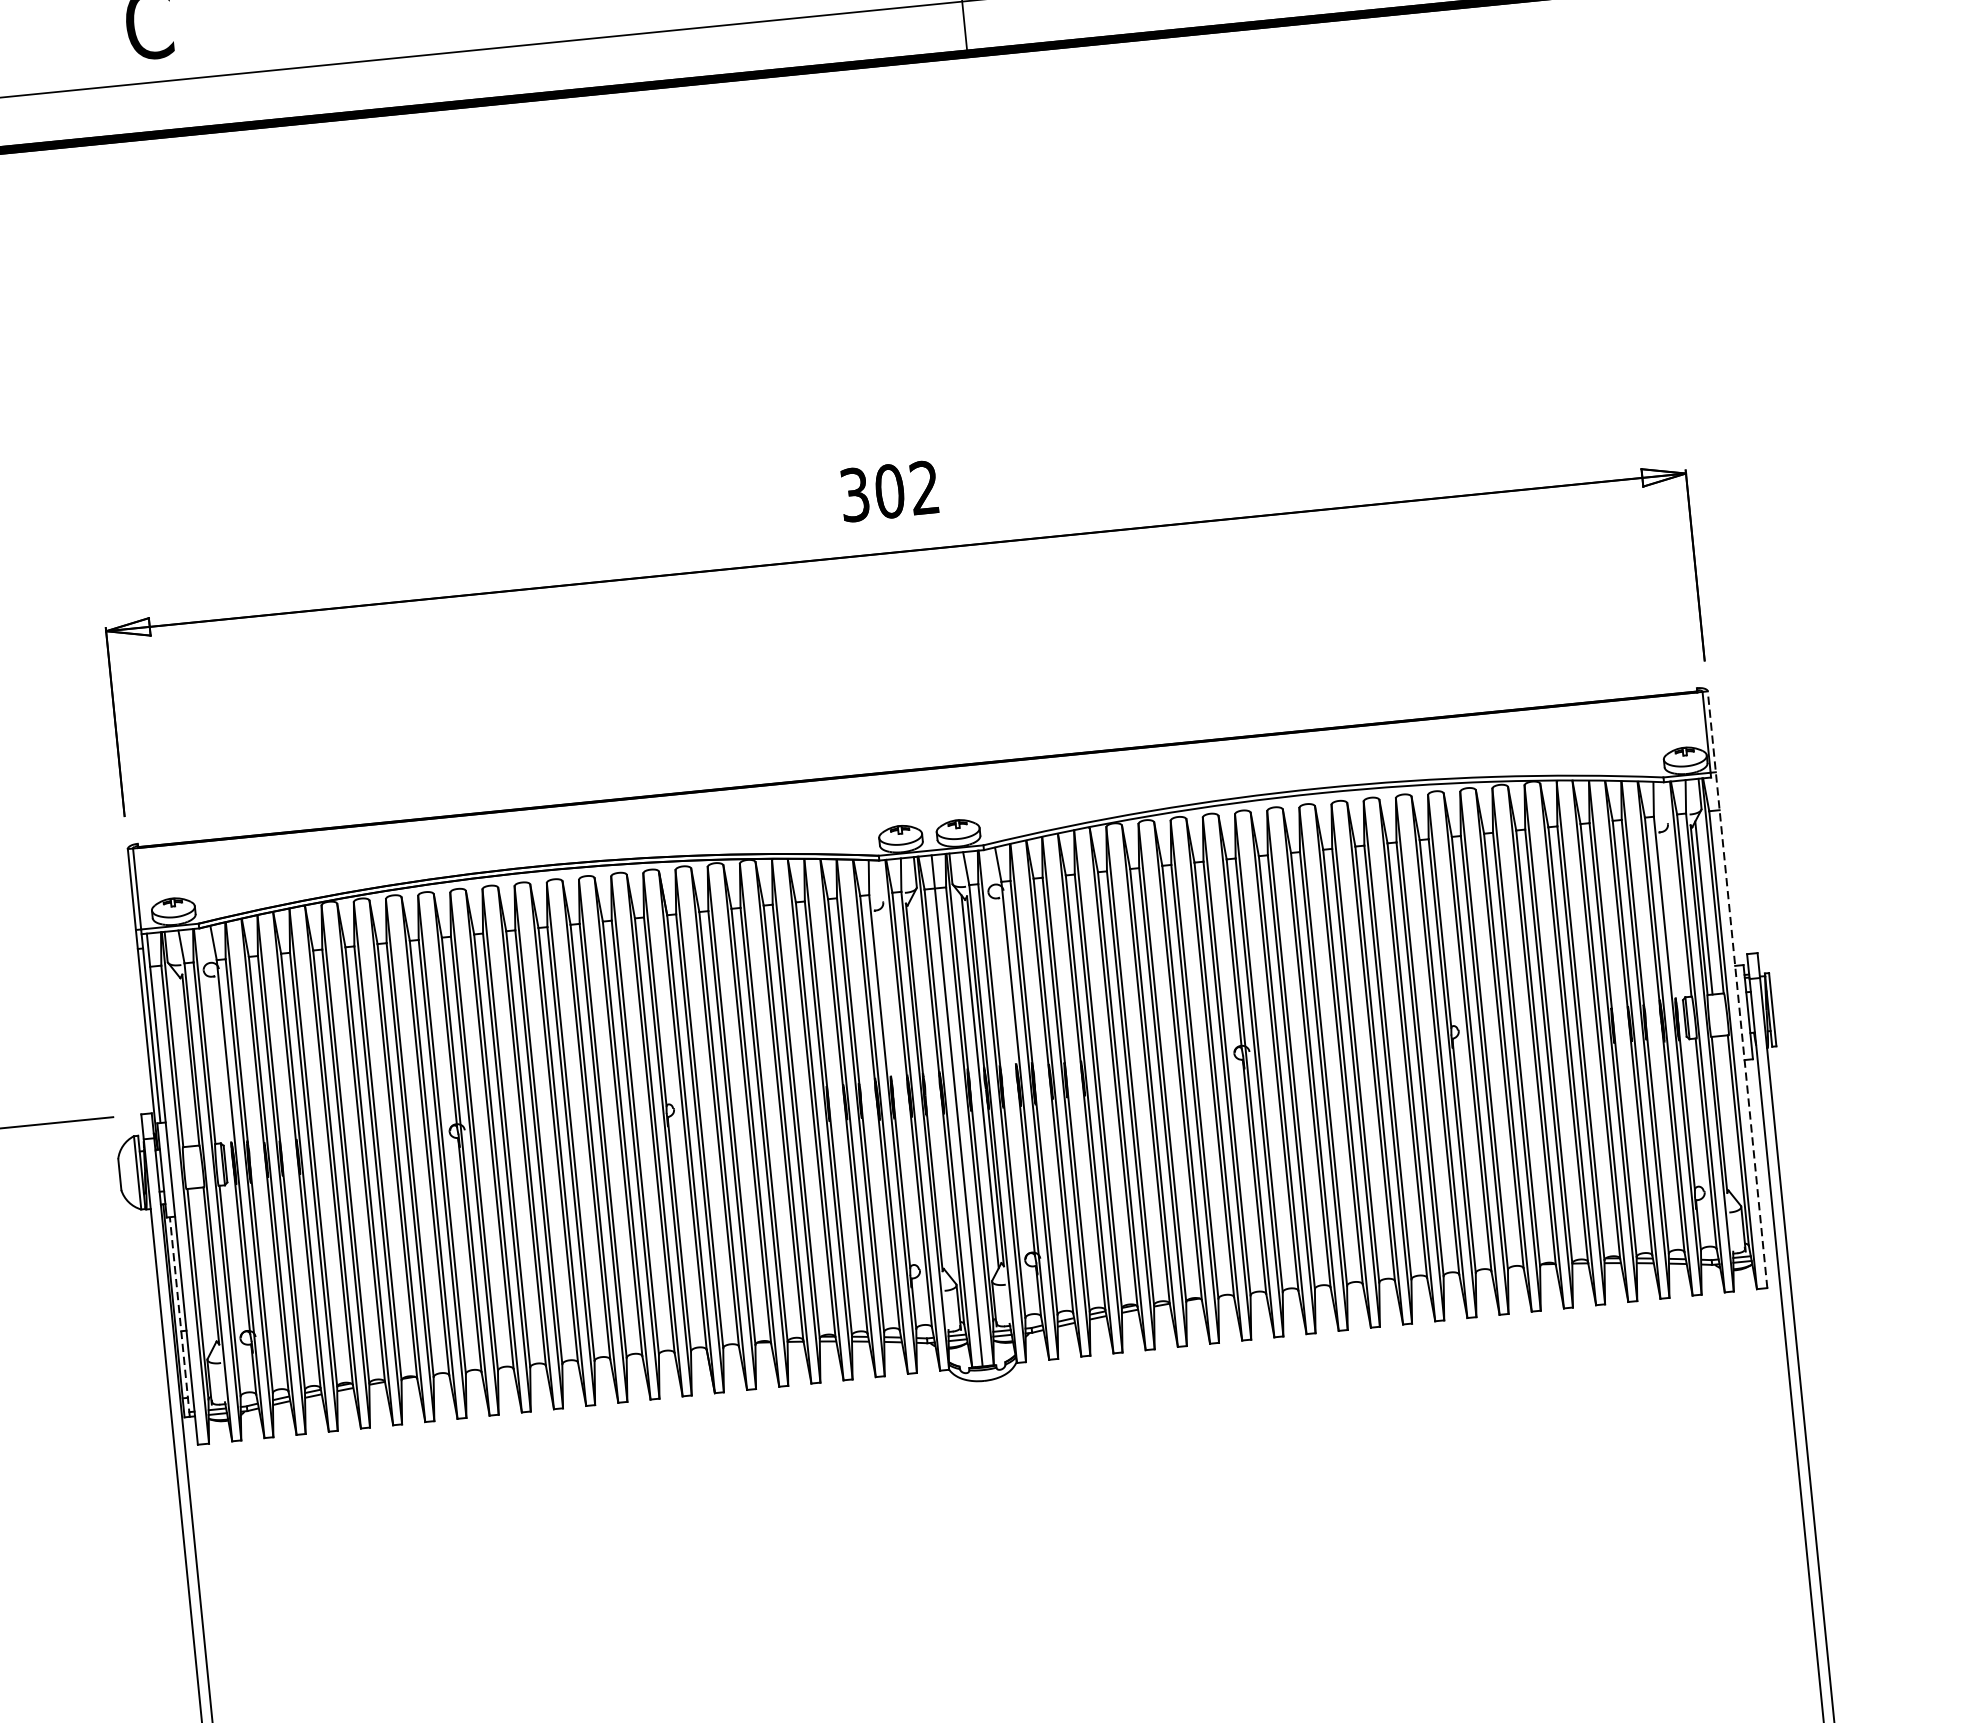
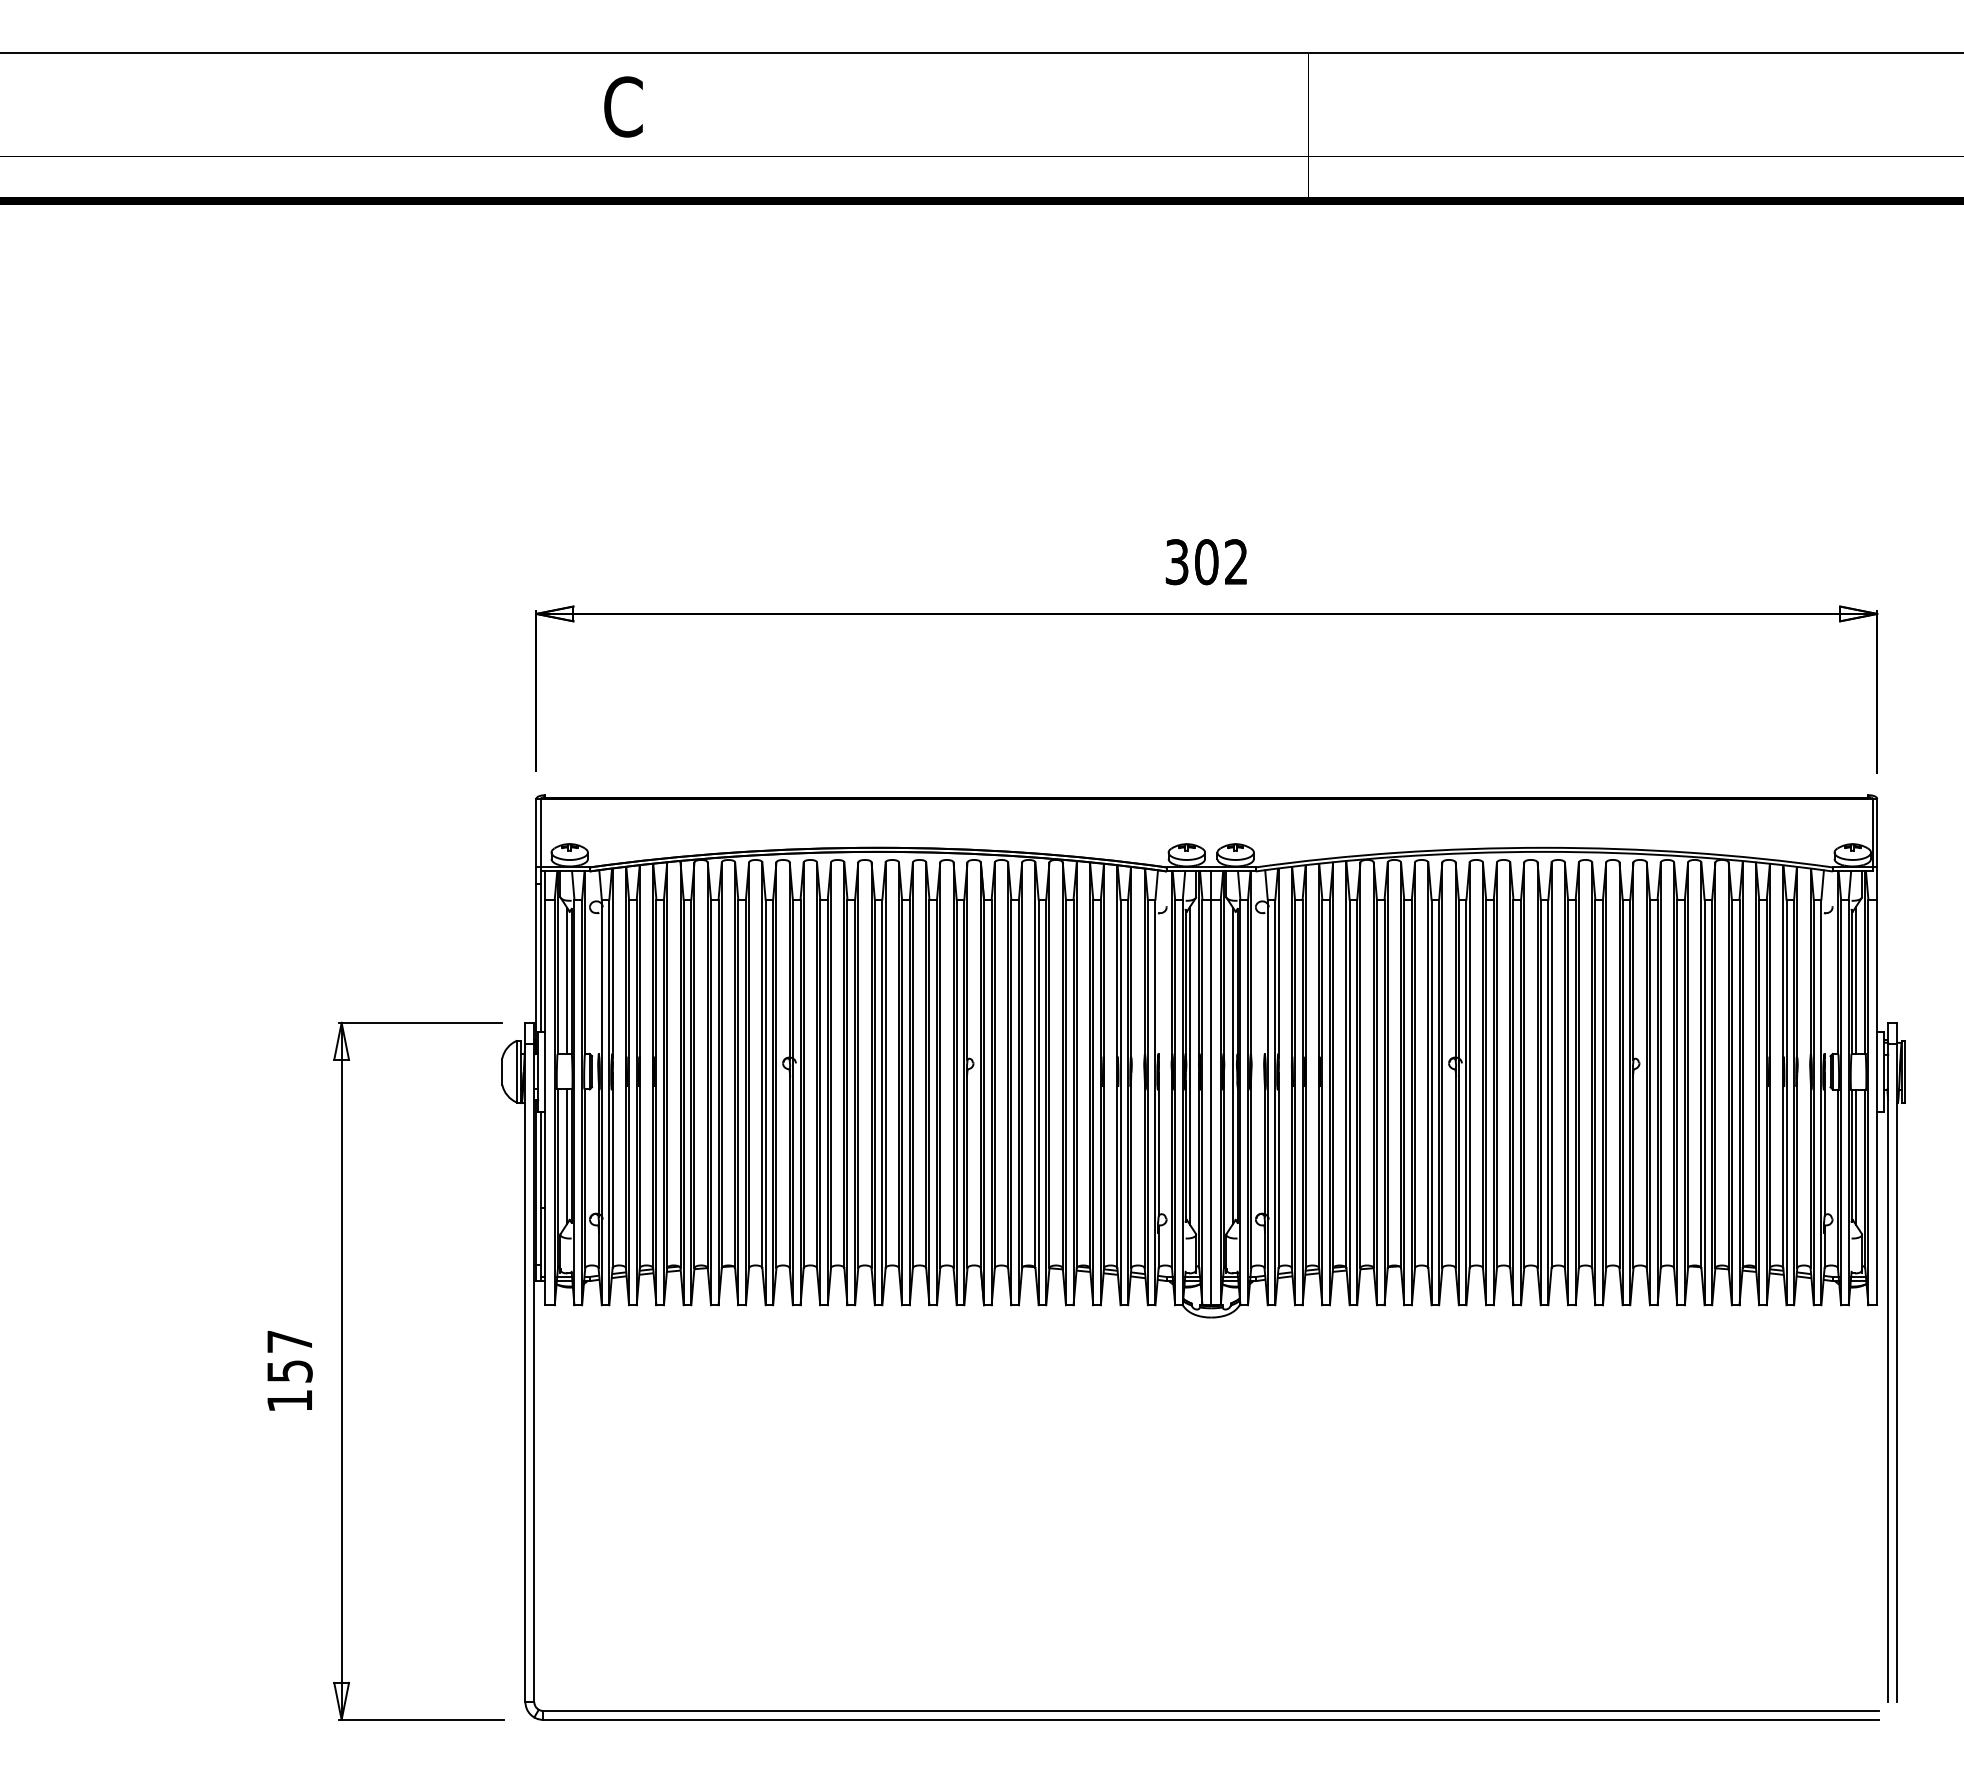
line: (1737, 989) -> (1877, 1051), dashed -> solid
line: (185, 1059) -> (567, 980), added
line: (928, 1086) -> (1189, 1065), added
line: (1724, 1115) -> (1855, 1156), added
line: (206, 1266) -> (567, 1156), added
line: (179, 1317) -> (540, 1196), dashed -> solid

